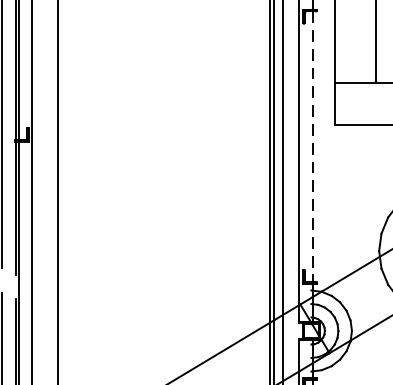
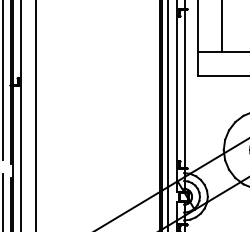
line: (312, 147) -> (184, 89), dashed -> solid

